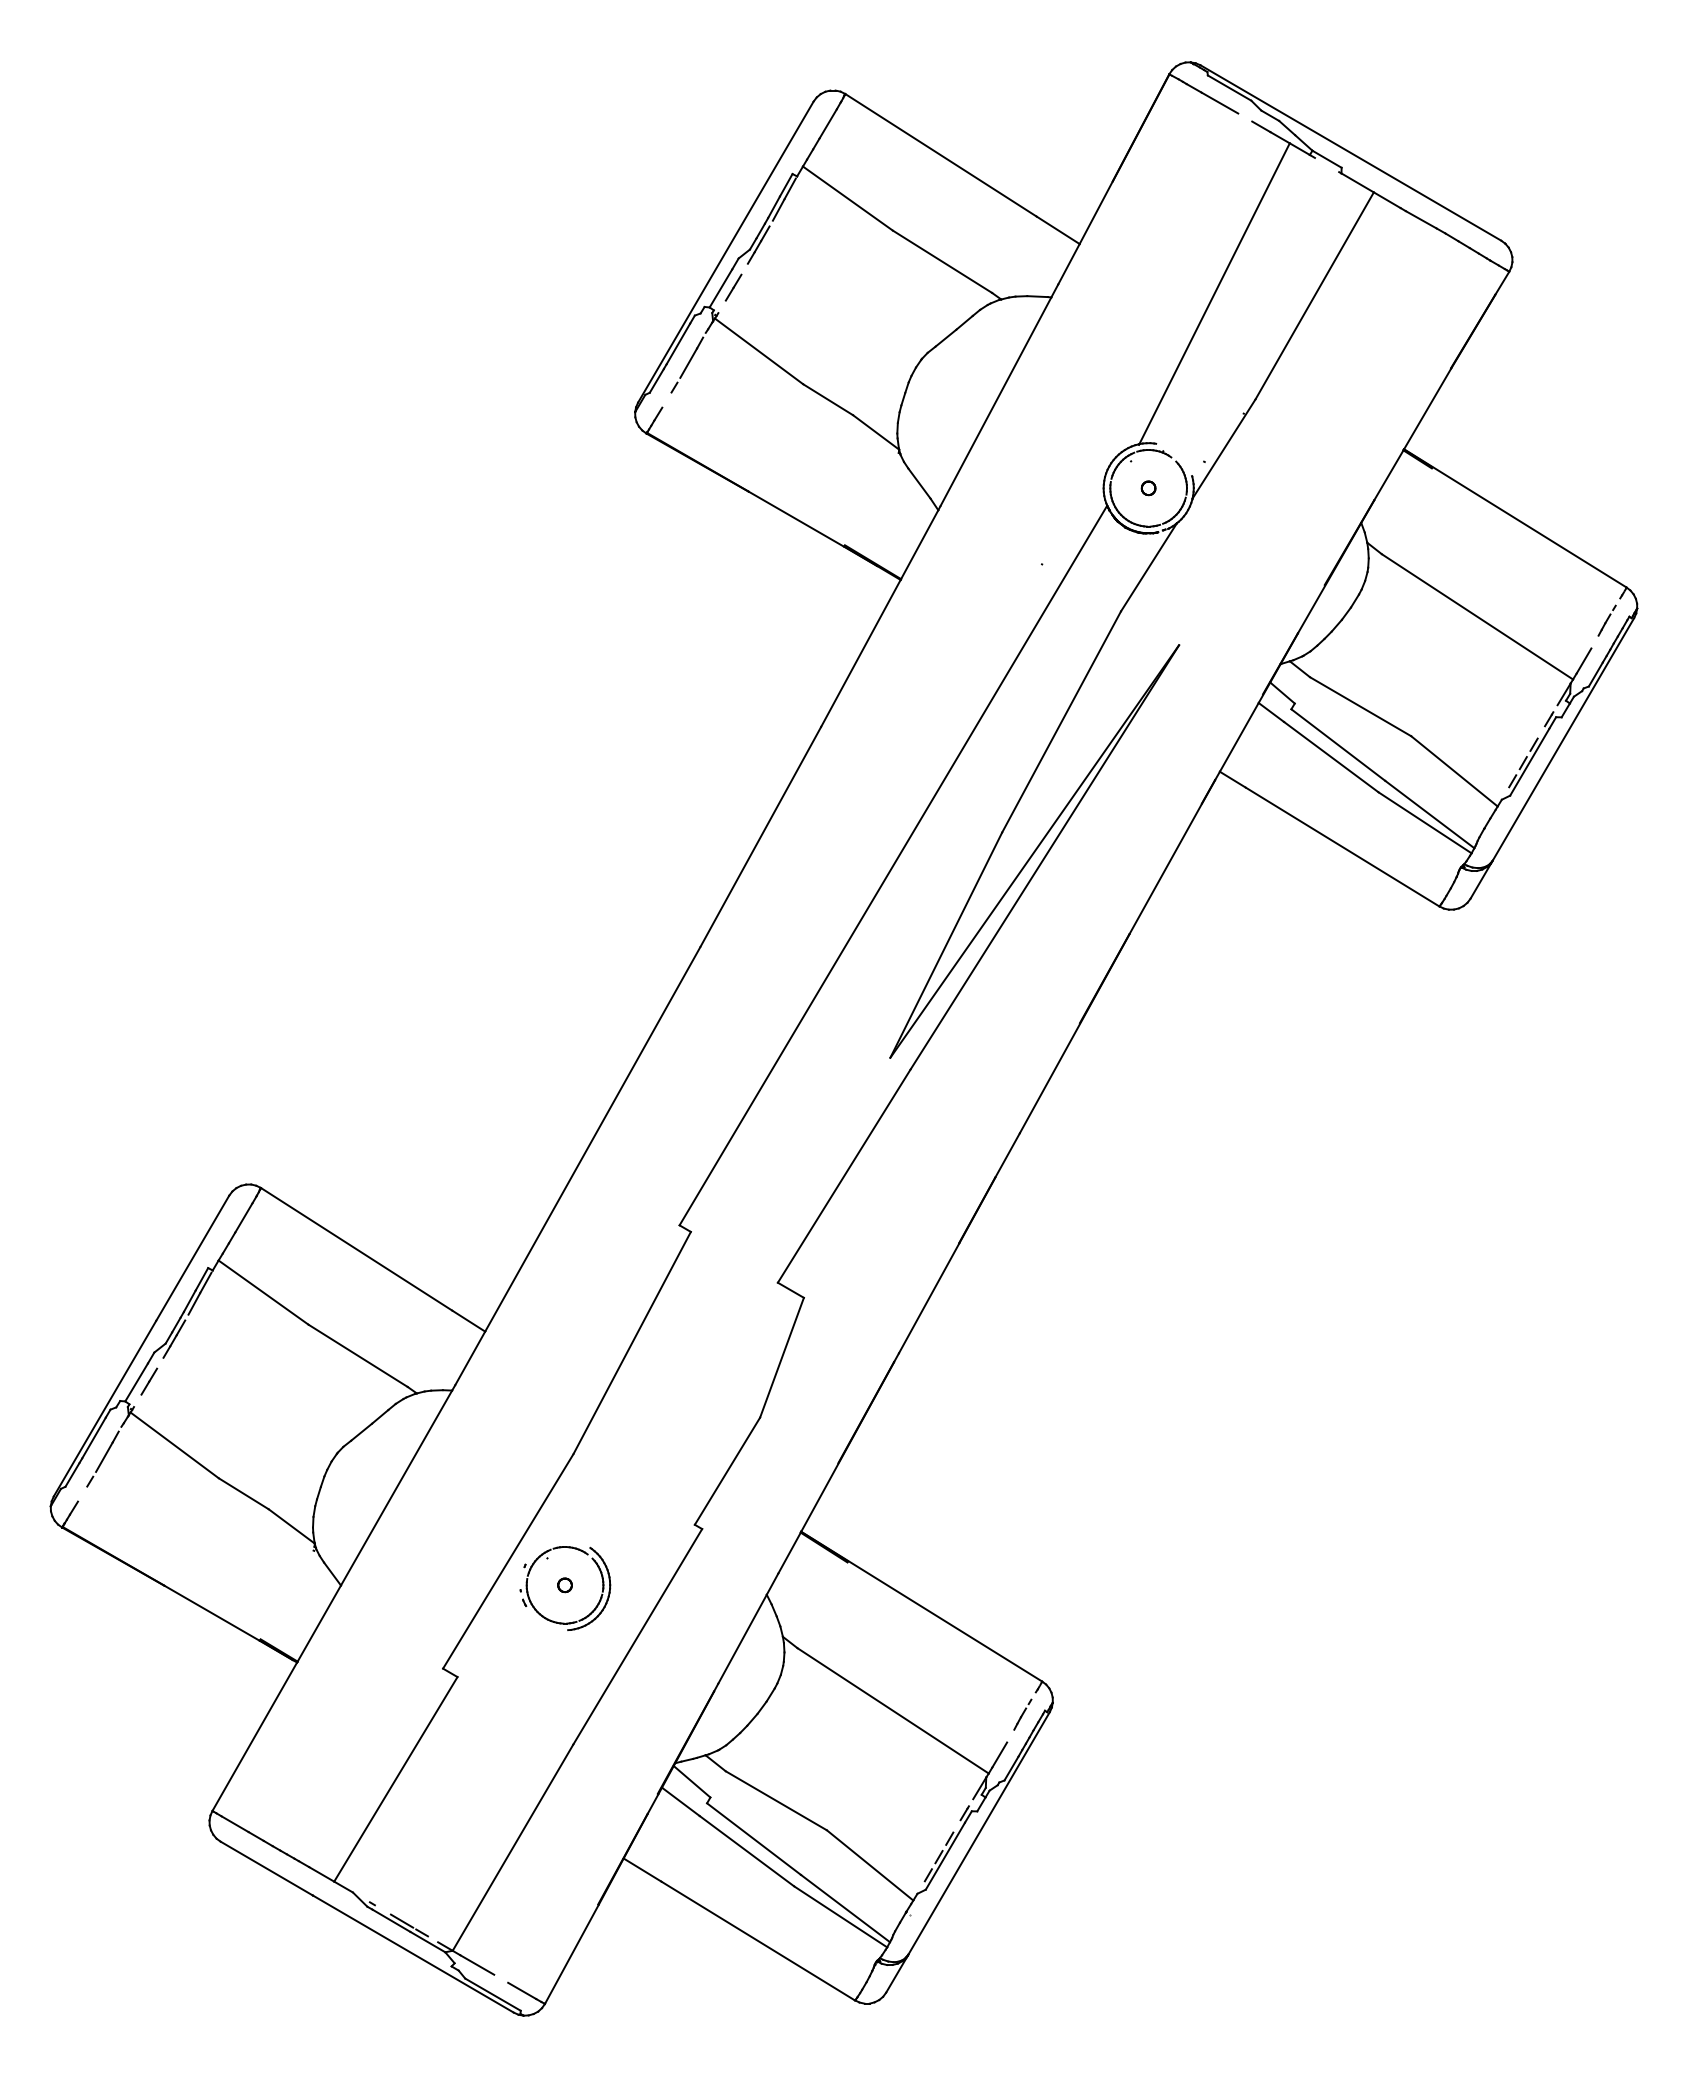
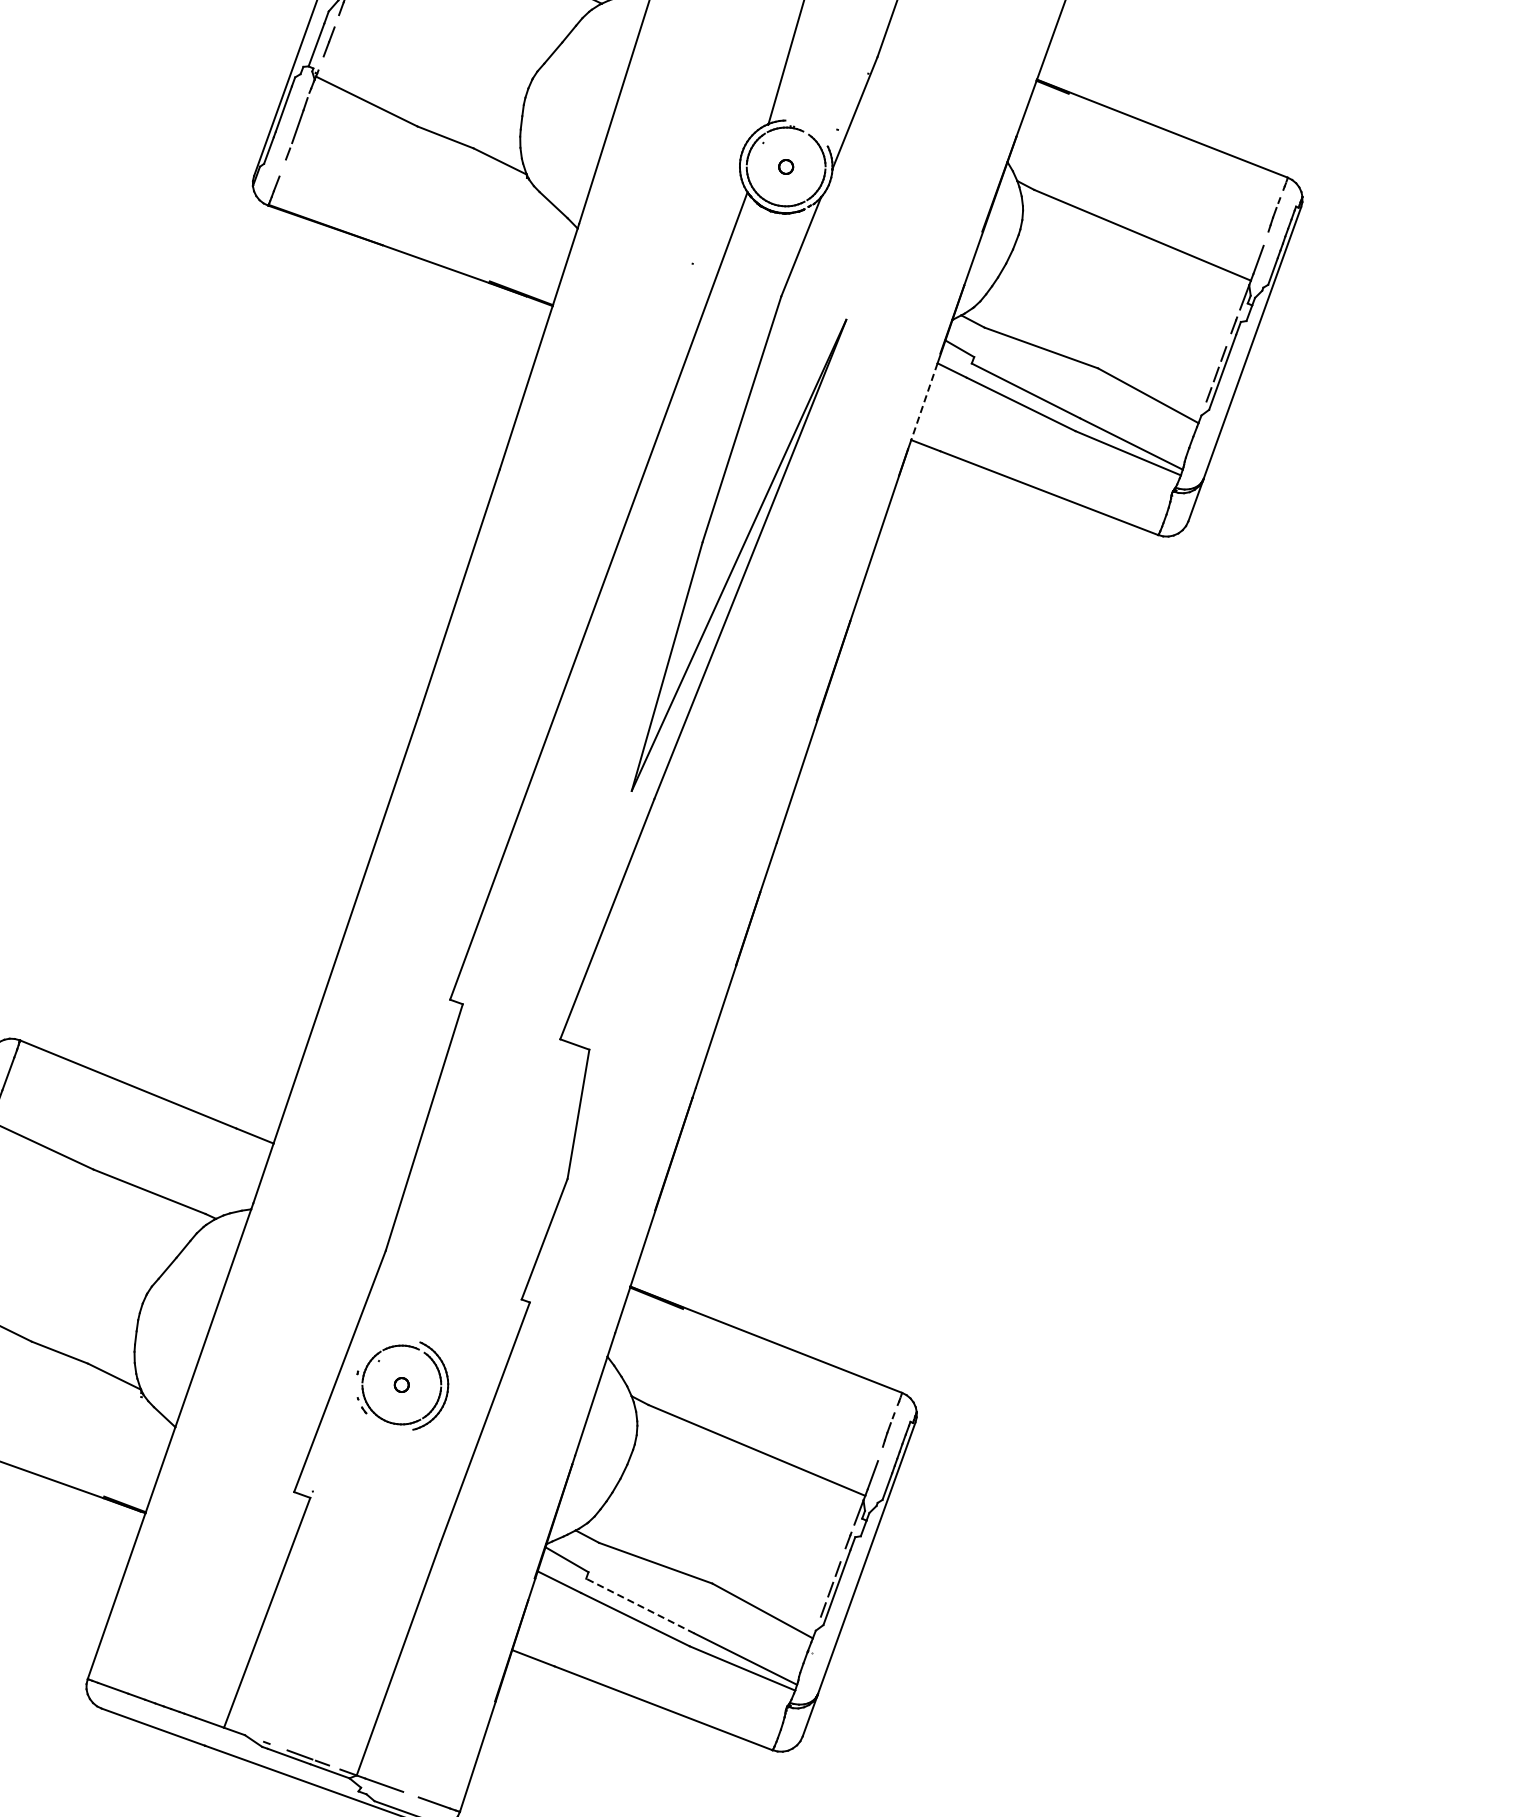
line: (1239, 737) -> (924, 401), solid -> dashed
line: (753, 1838) -> (639, 1605), solid -> dashed

